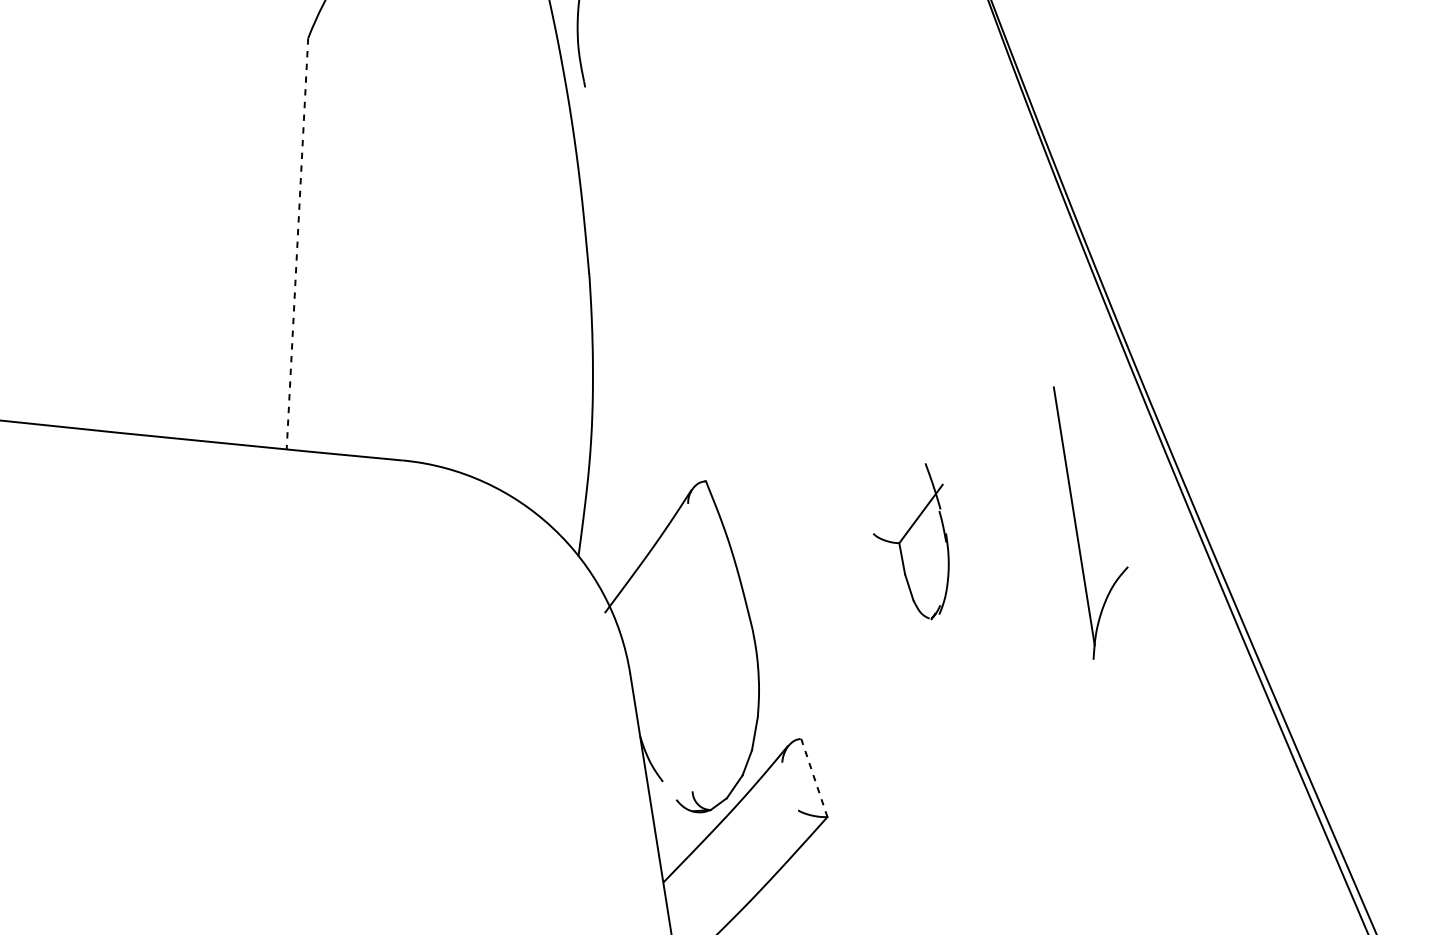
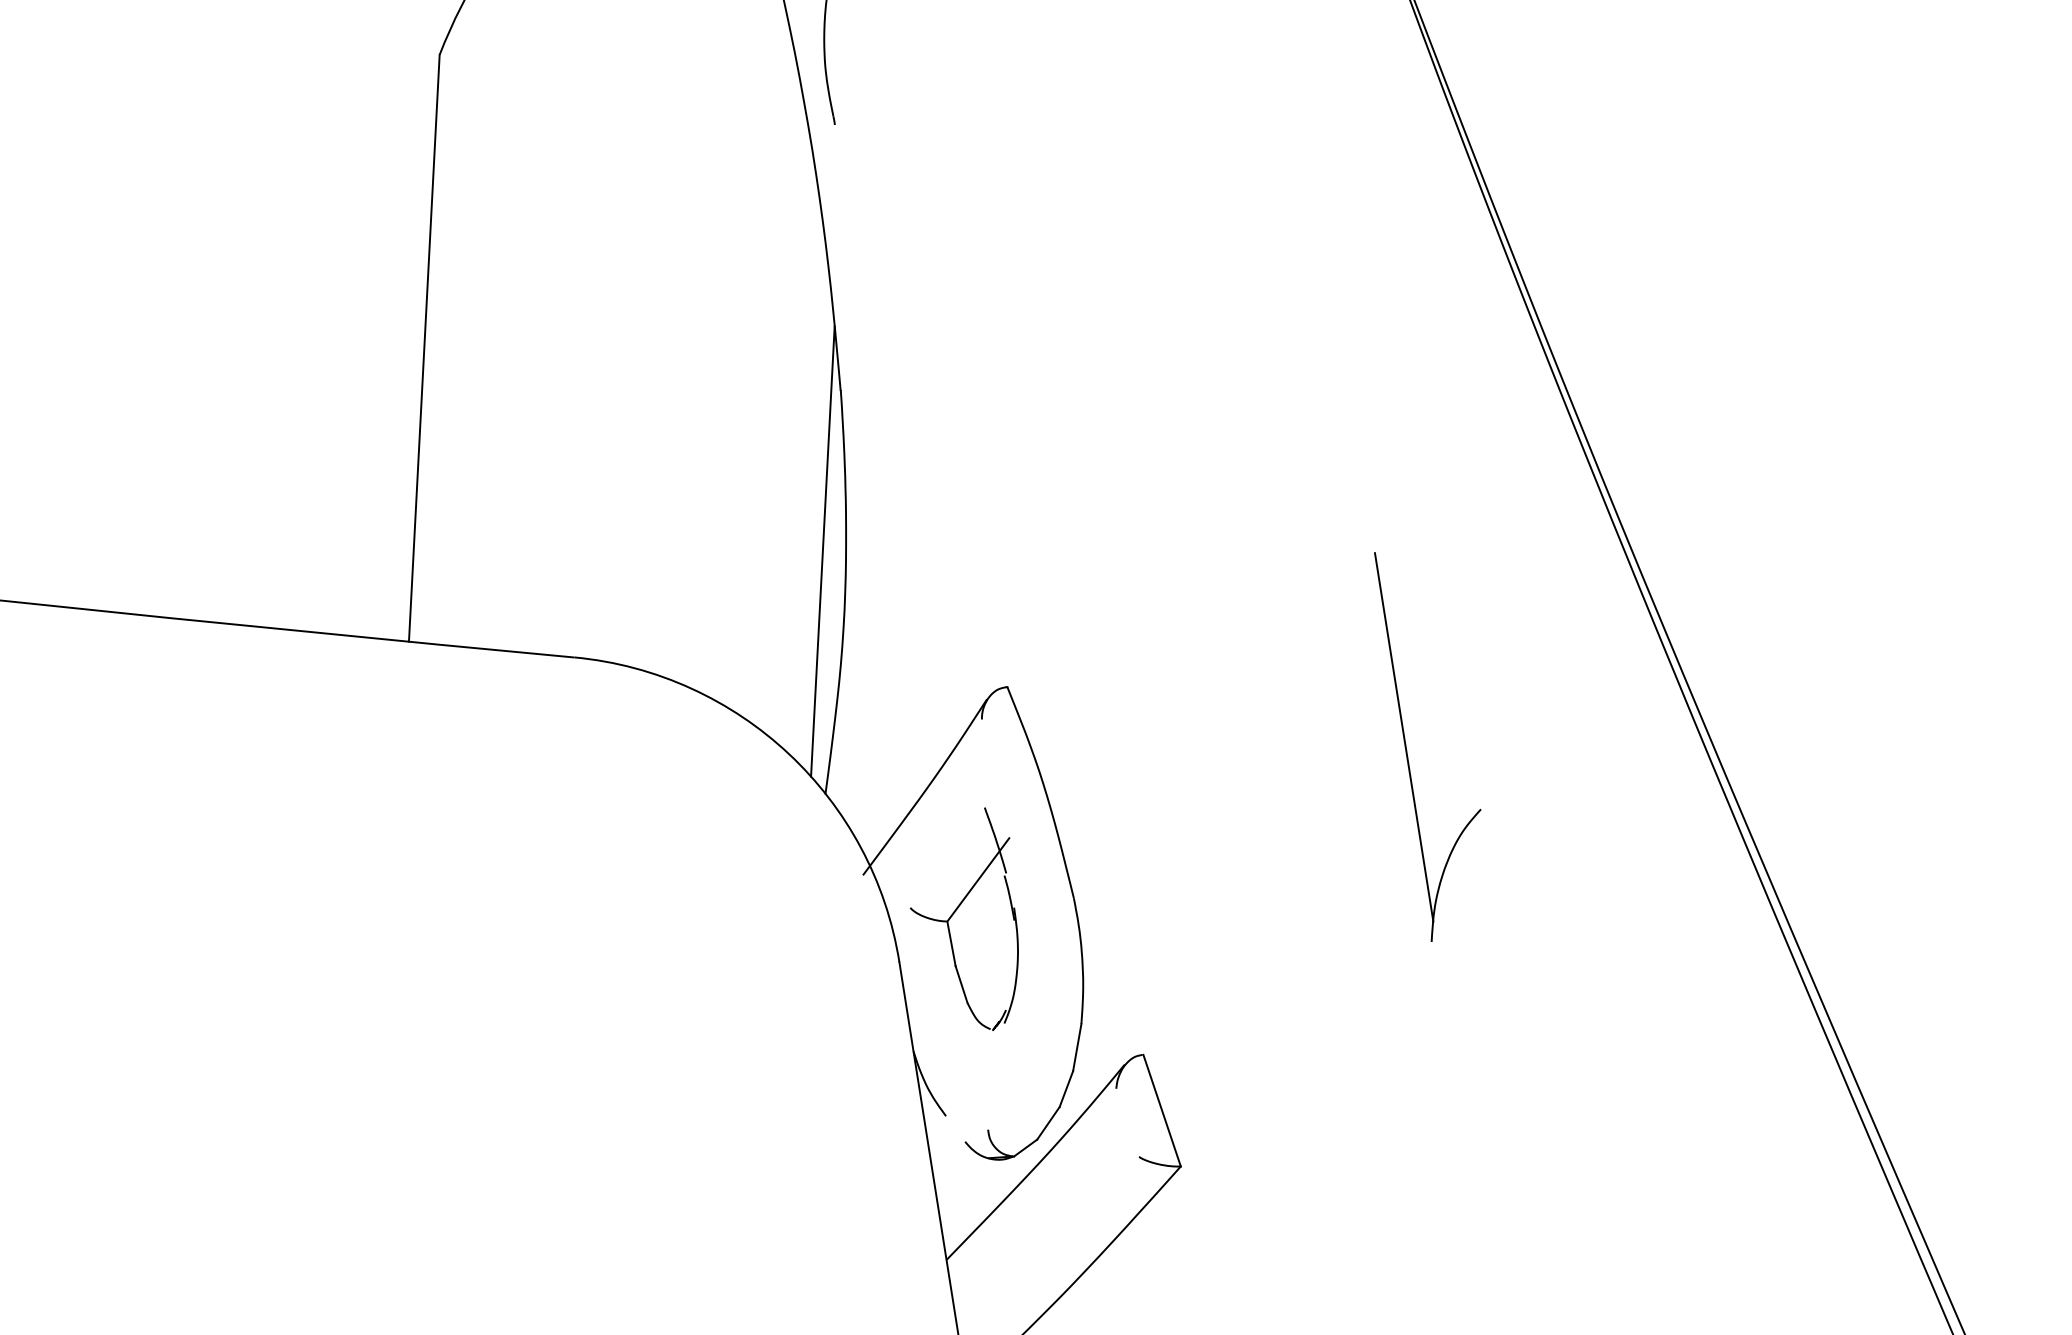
line: (297, 244) -> (424, 348), dashed -> solid
line: (576, 386) -> (822, 551), added
part: (1076, 525) -> (1407, 750), moved
part: (905, 536) -> (955, 912), moved
line: (814, 777) -> (1162, 1110), dashed -> solid

